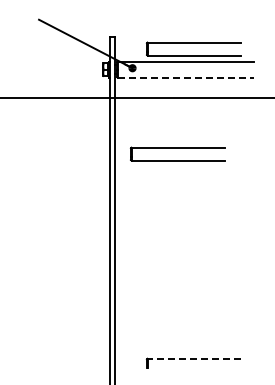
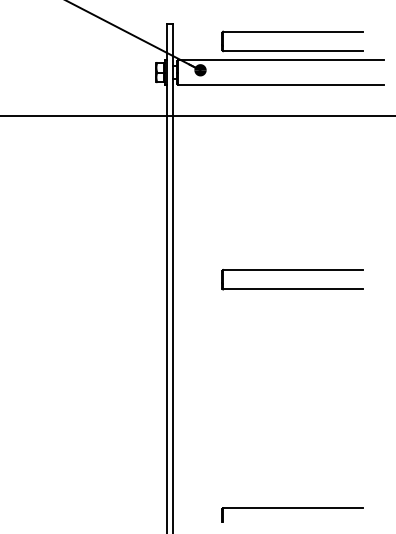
line: (186, 77) -> (281, 84), dashed -> solid
part: (177, 153) -> (292, 278), moved
line: (193, 358) -> (292, 507), dashed -> solid

